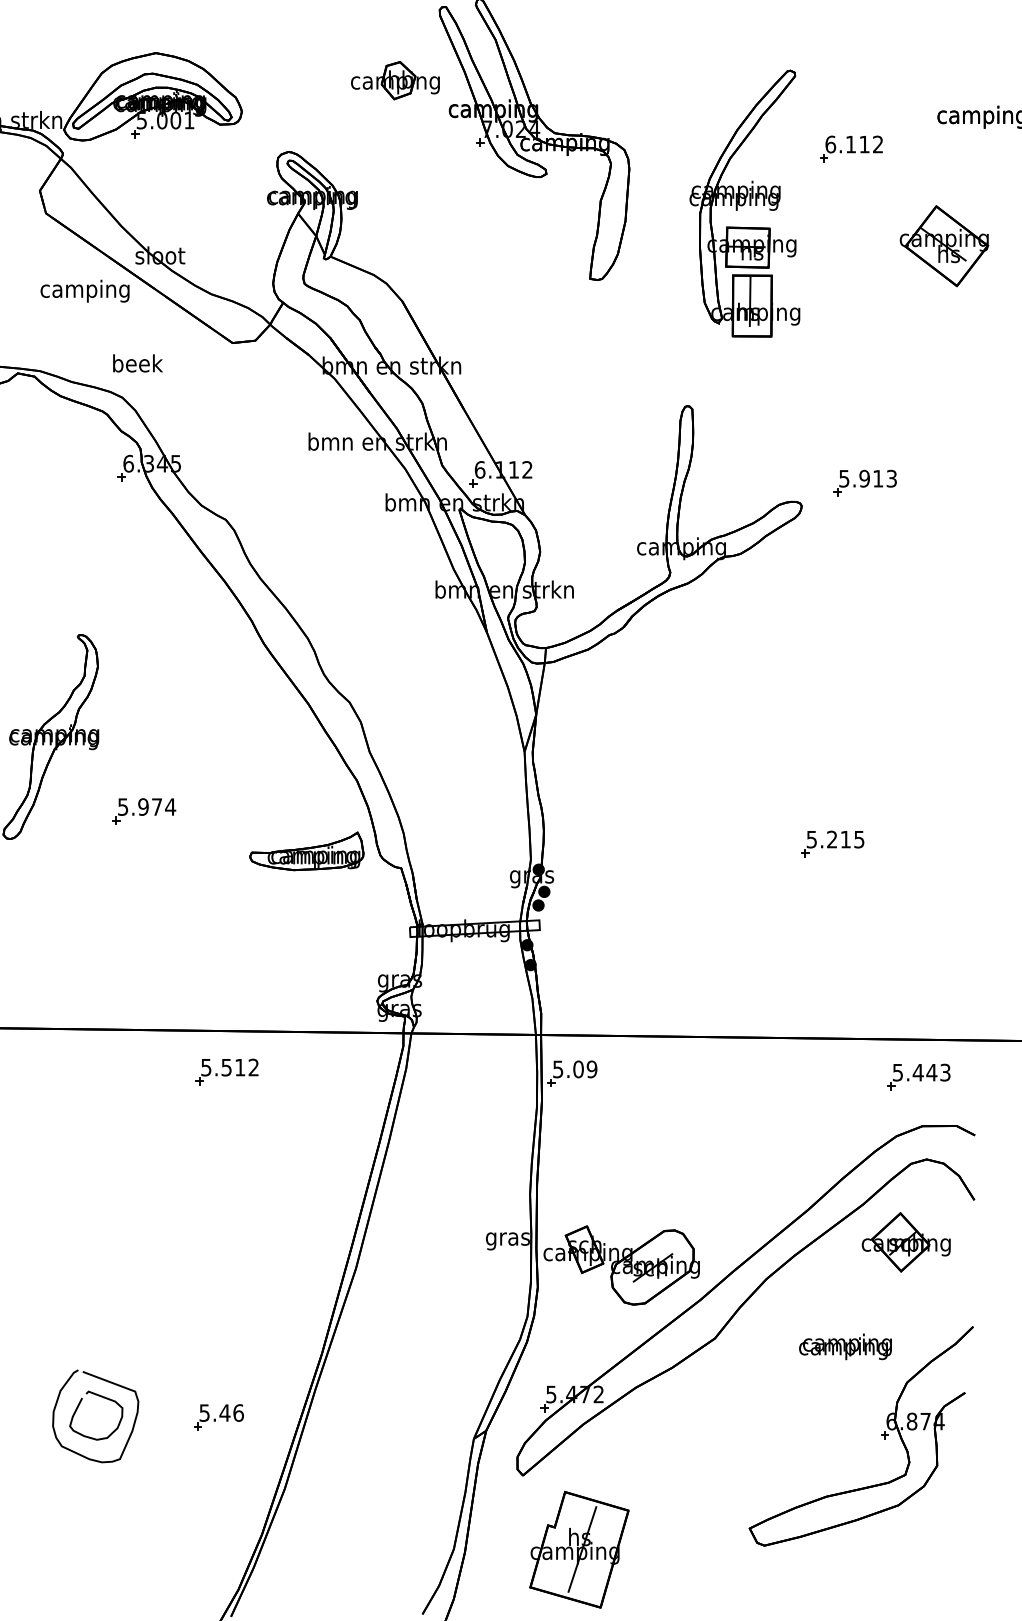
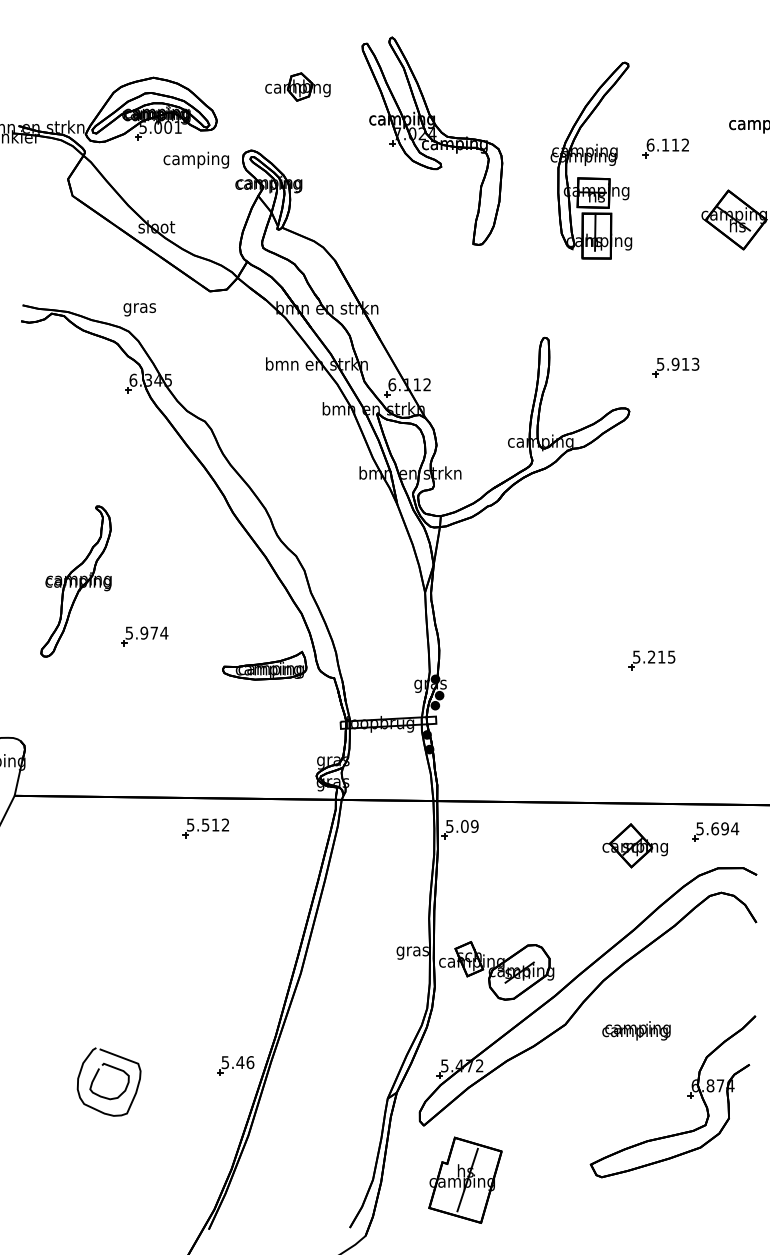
part: (394, 79) -> (297, 86), moved
part: (745, 203) -> (591, 160), moved
text: (83, 290) -> (195, 159), moved
text: (138, 364) -> (140, 307), beek -> gras
part: (864, 483) -> (675, 367), moved
text: (932, 1072) -> (725, 828), 5.443 -> 5.694
part: (905, 1241) -> (634, 845), moved
text: (845, 1346) -> (636, 1030), moved
part: (218, 1417) -> (235, 1065), moved

